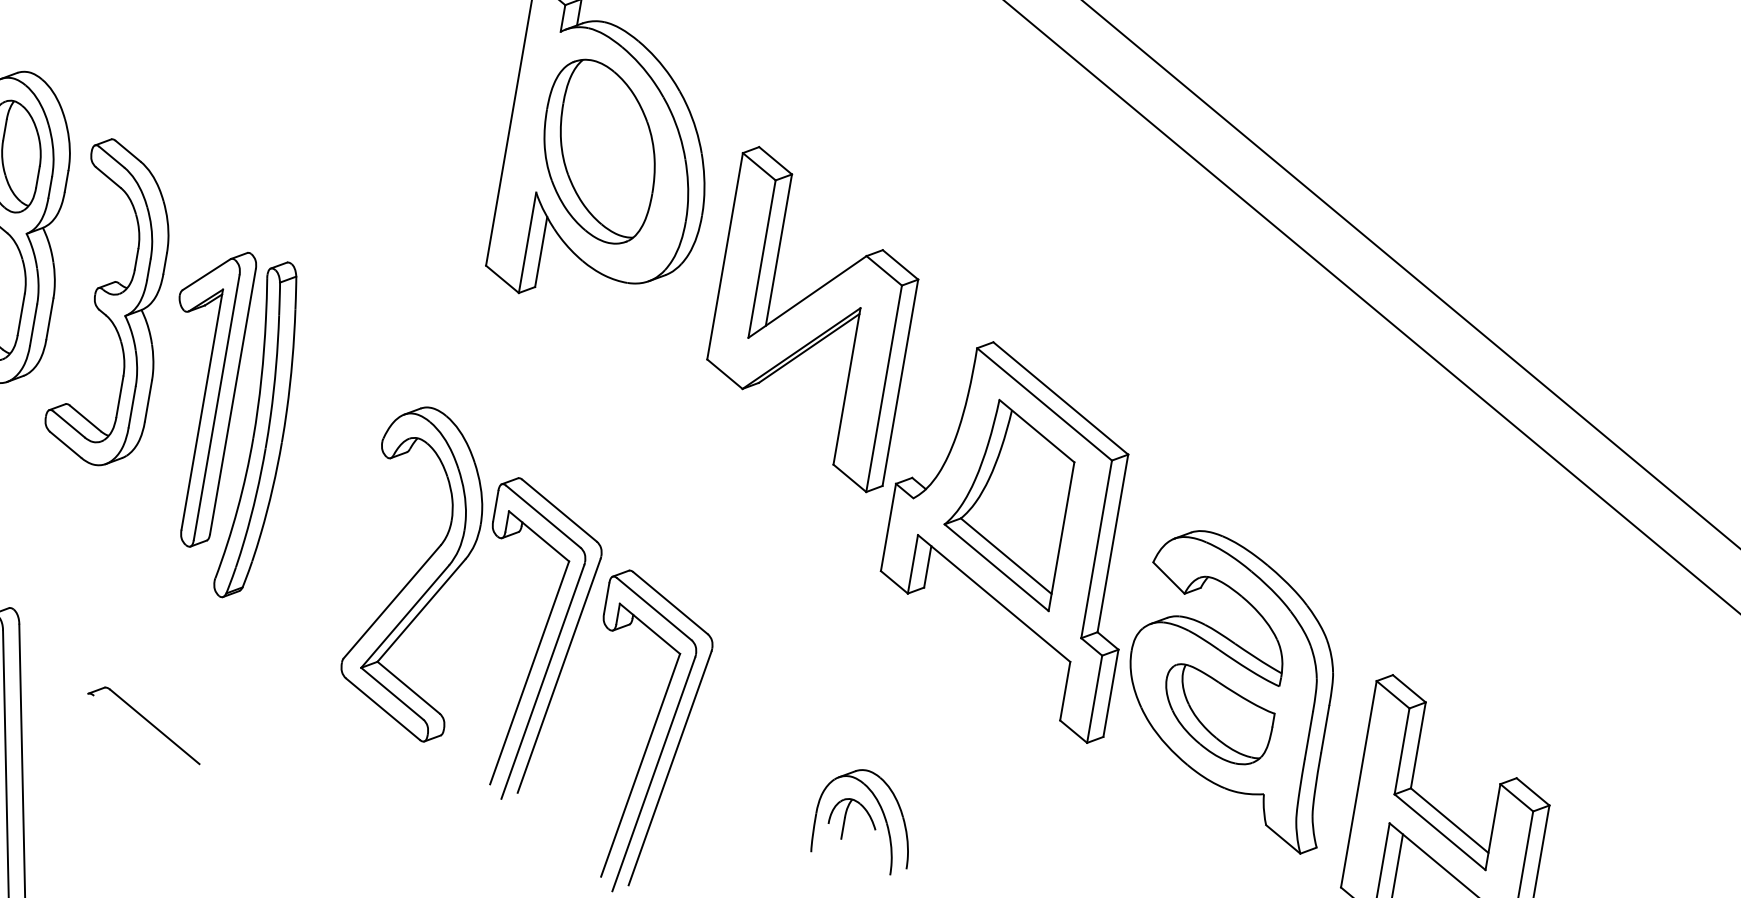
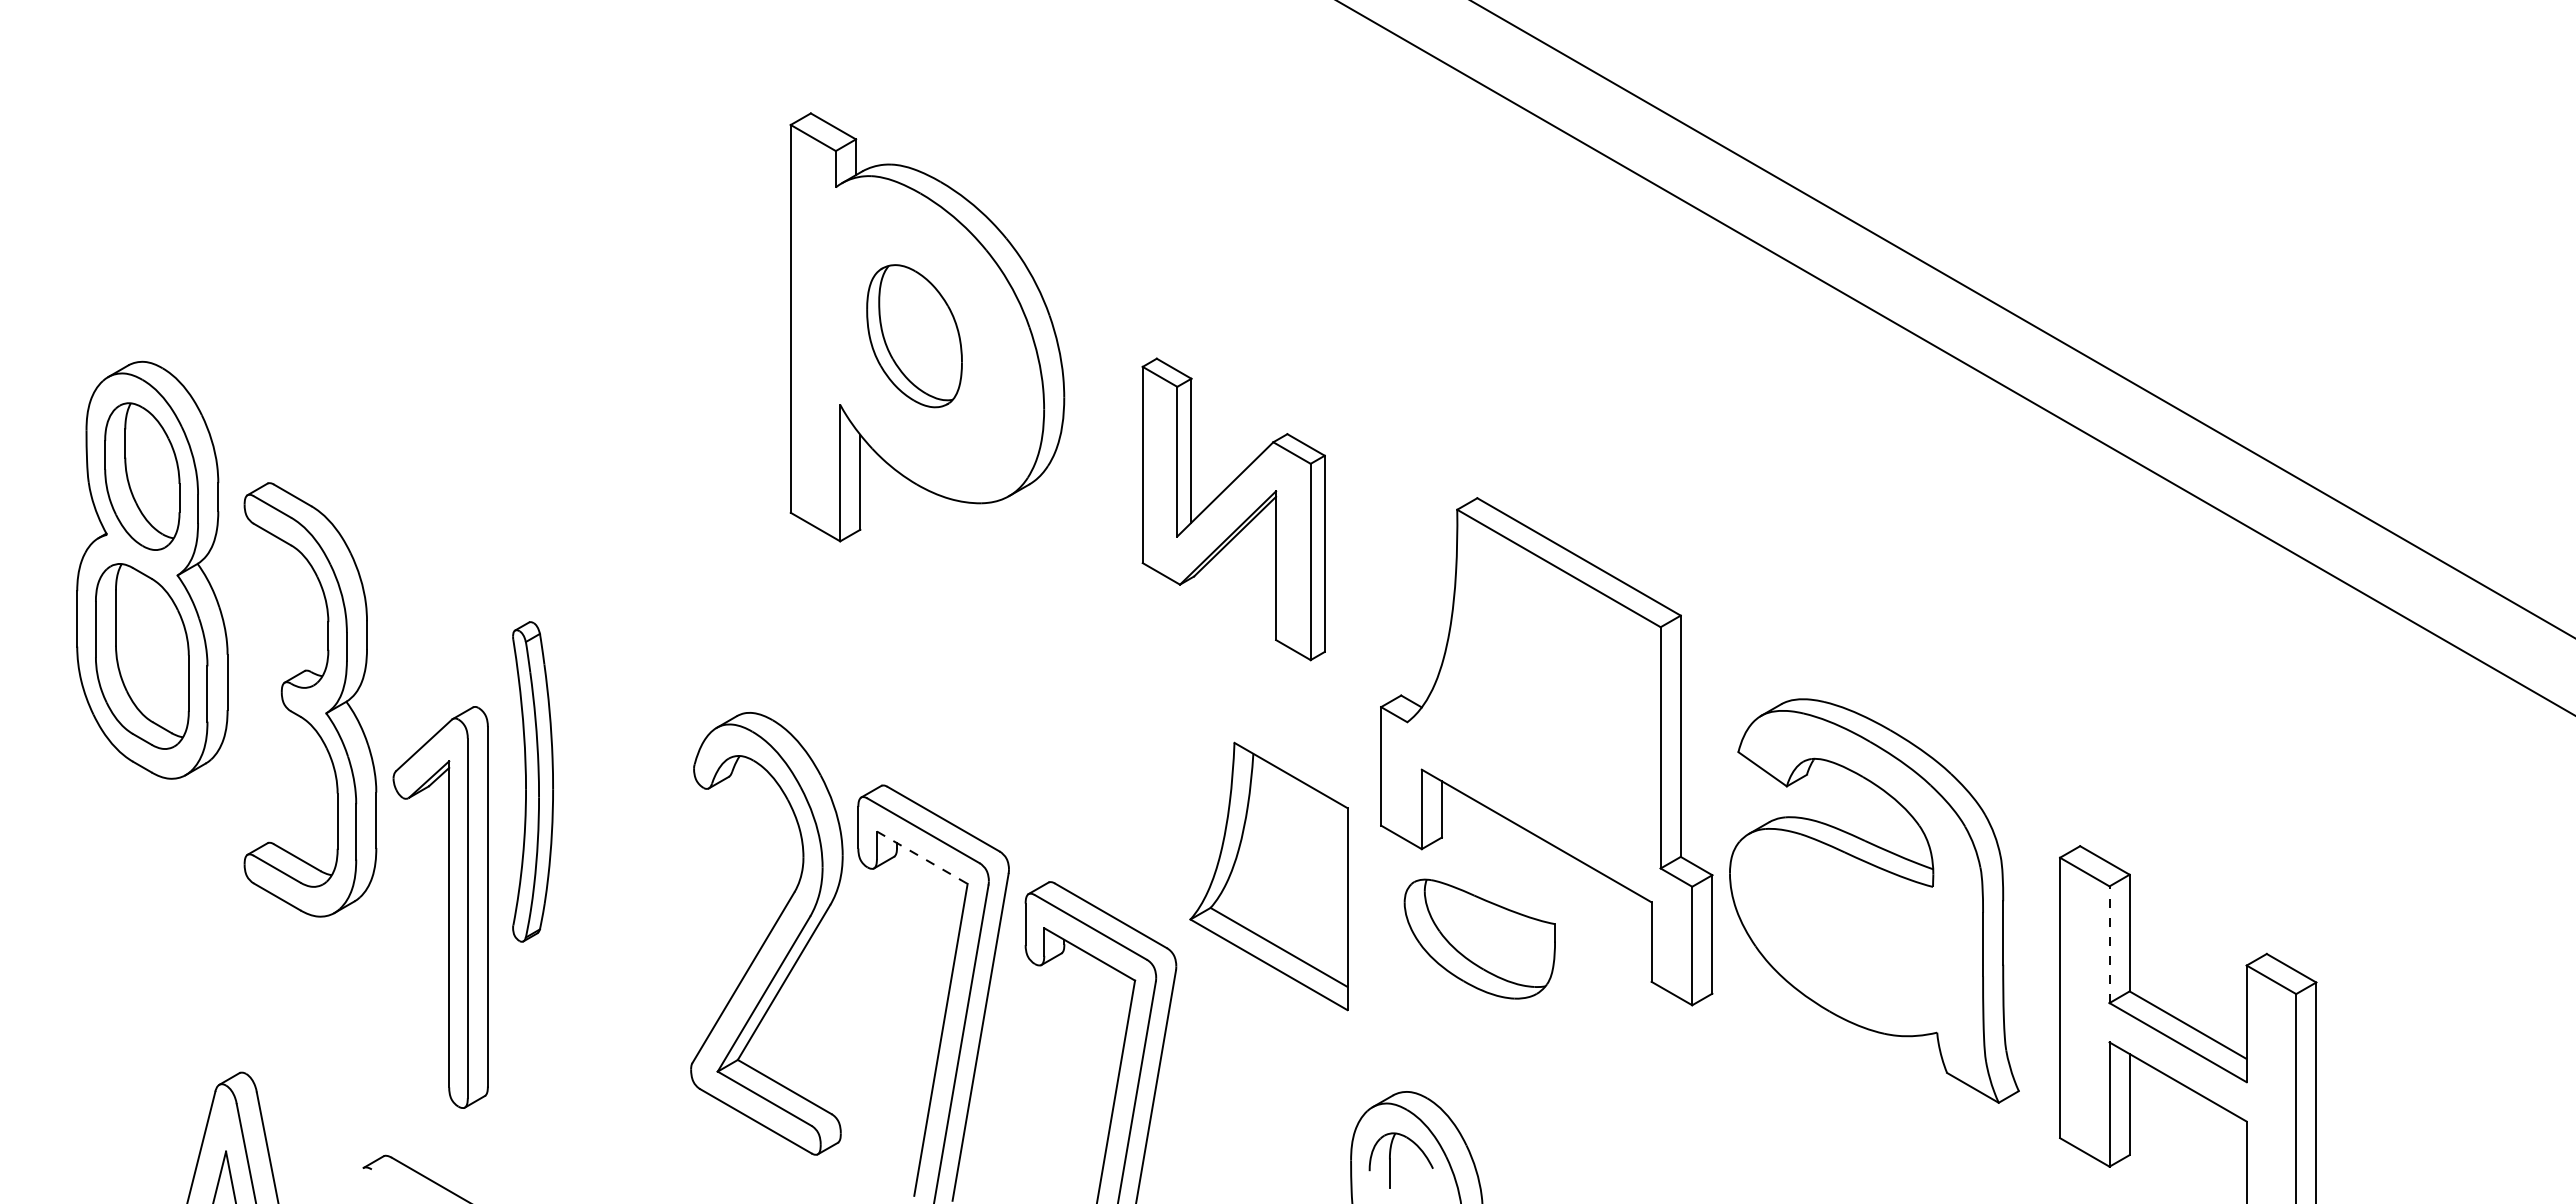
part: (599, 150) -> (914, 335), size x0.6
part: (115, 303) -> (310, 699), moved
part: (812, 319) -> (1233, 509), size x0.7
part: (203, 397) -> (448, 907), moved
part: (261, 430) -> (532, 781), size x0.7
part: (1007, 502) -> (1268, 876), moved
line: (539, 536) -> (922, 857), solid -> dashed
part: (1217, 714) -> (1479, 938), moved
line: (1402, 751) -> (2109, 944), solid -> dashed

